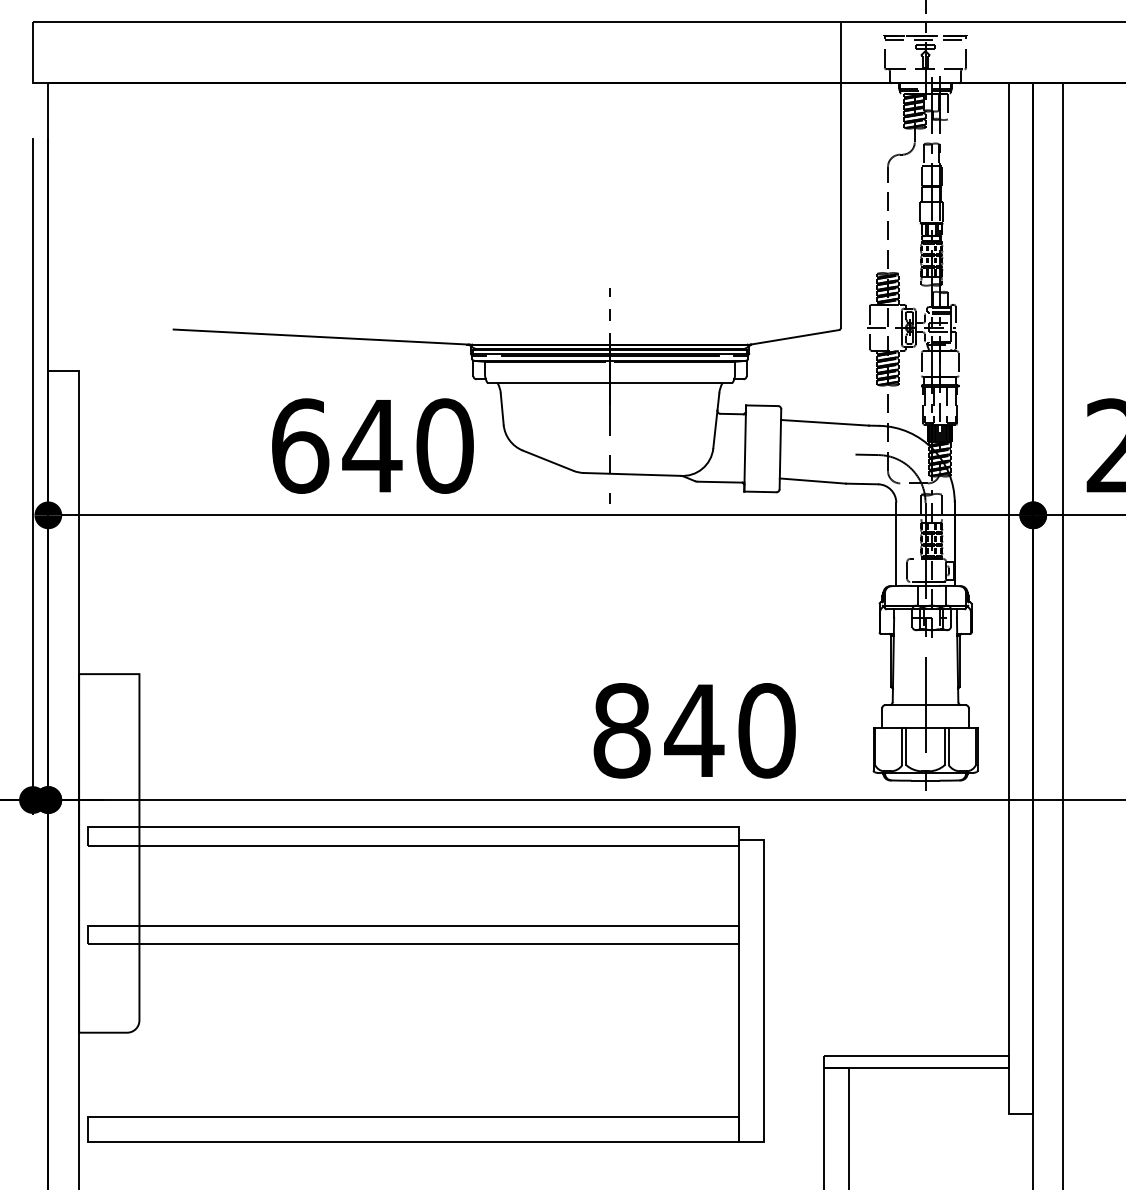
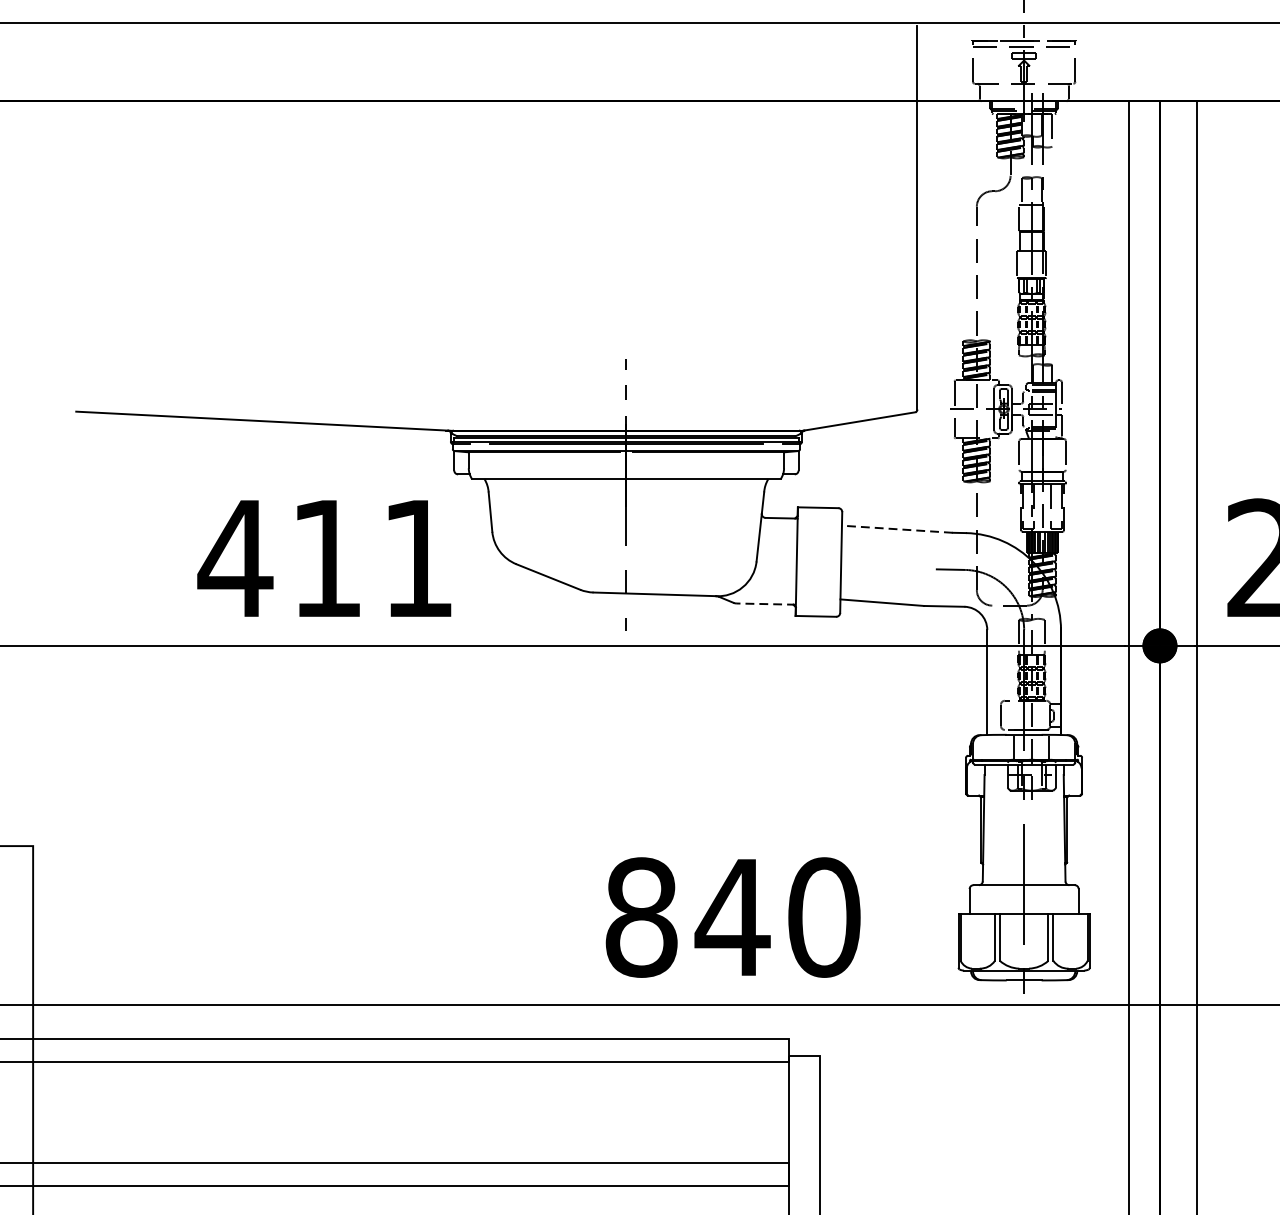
line: (824, 422) -> (896, 528), solid -> dashed
text: (371, 445) -> (325, 557), 640 -> 411
line: (720, 482) -> (765, 604), solid -> dashed

